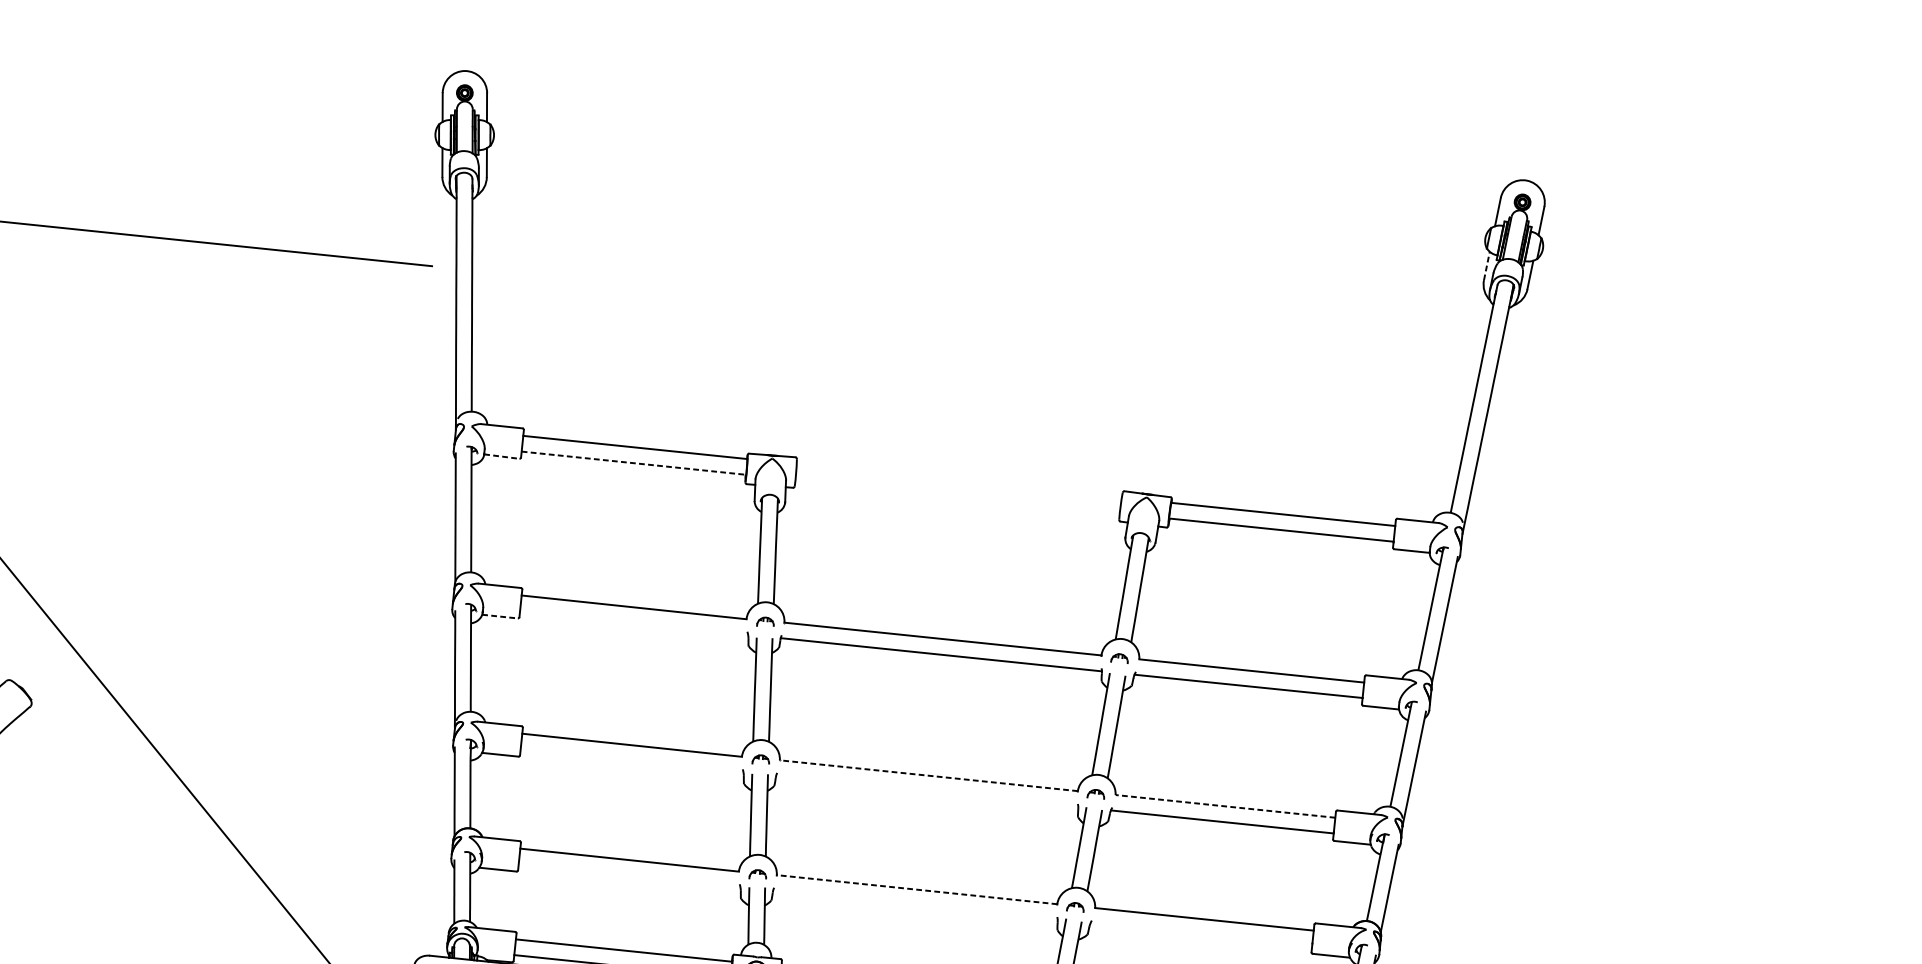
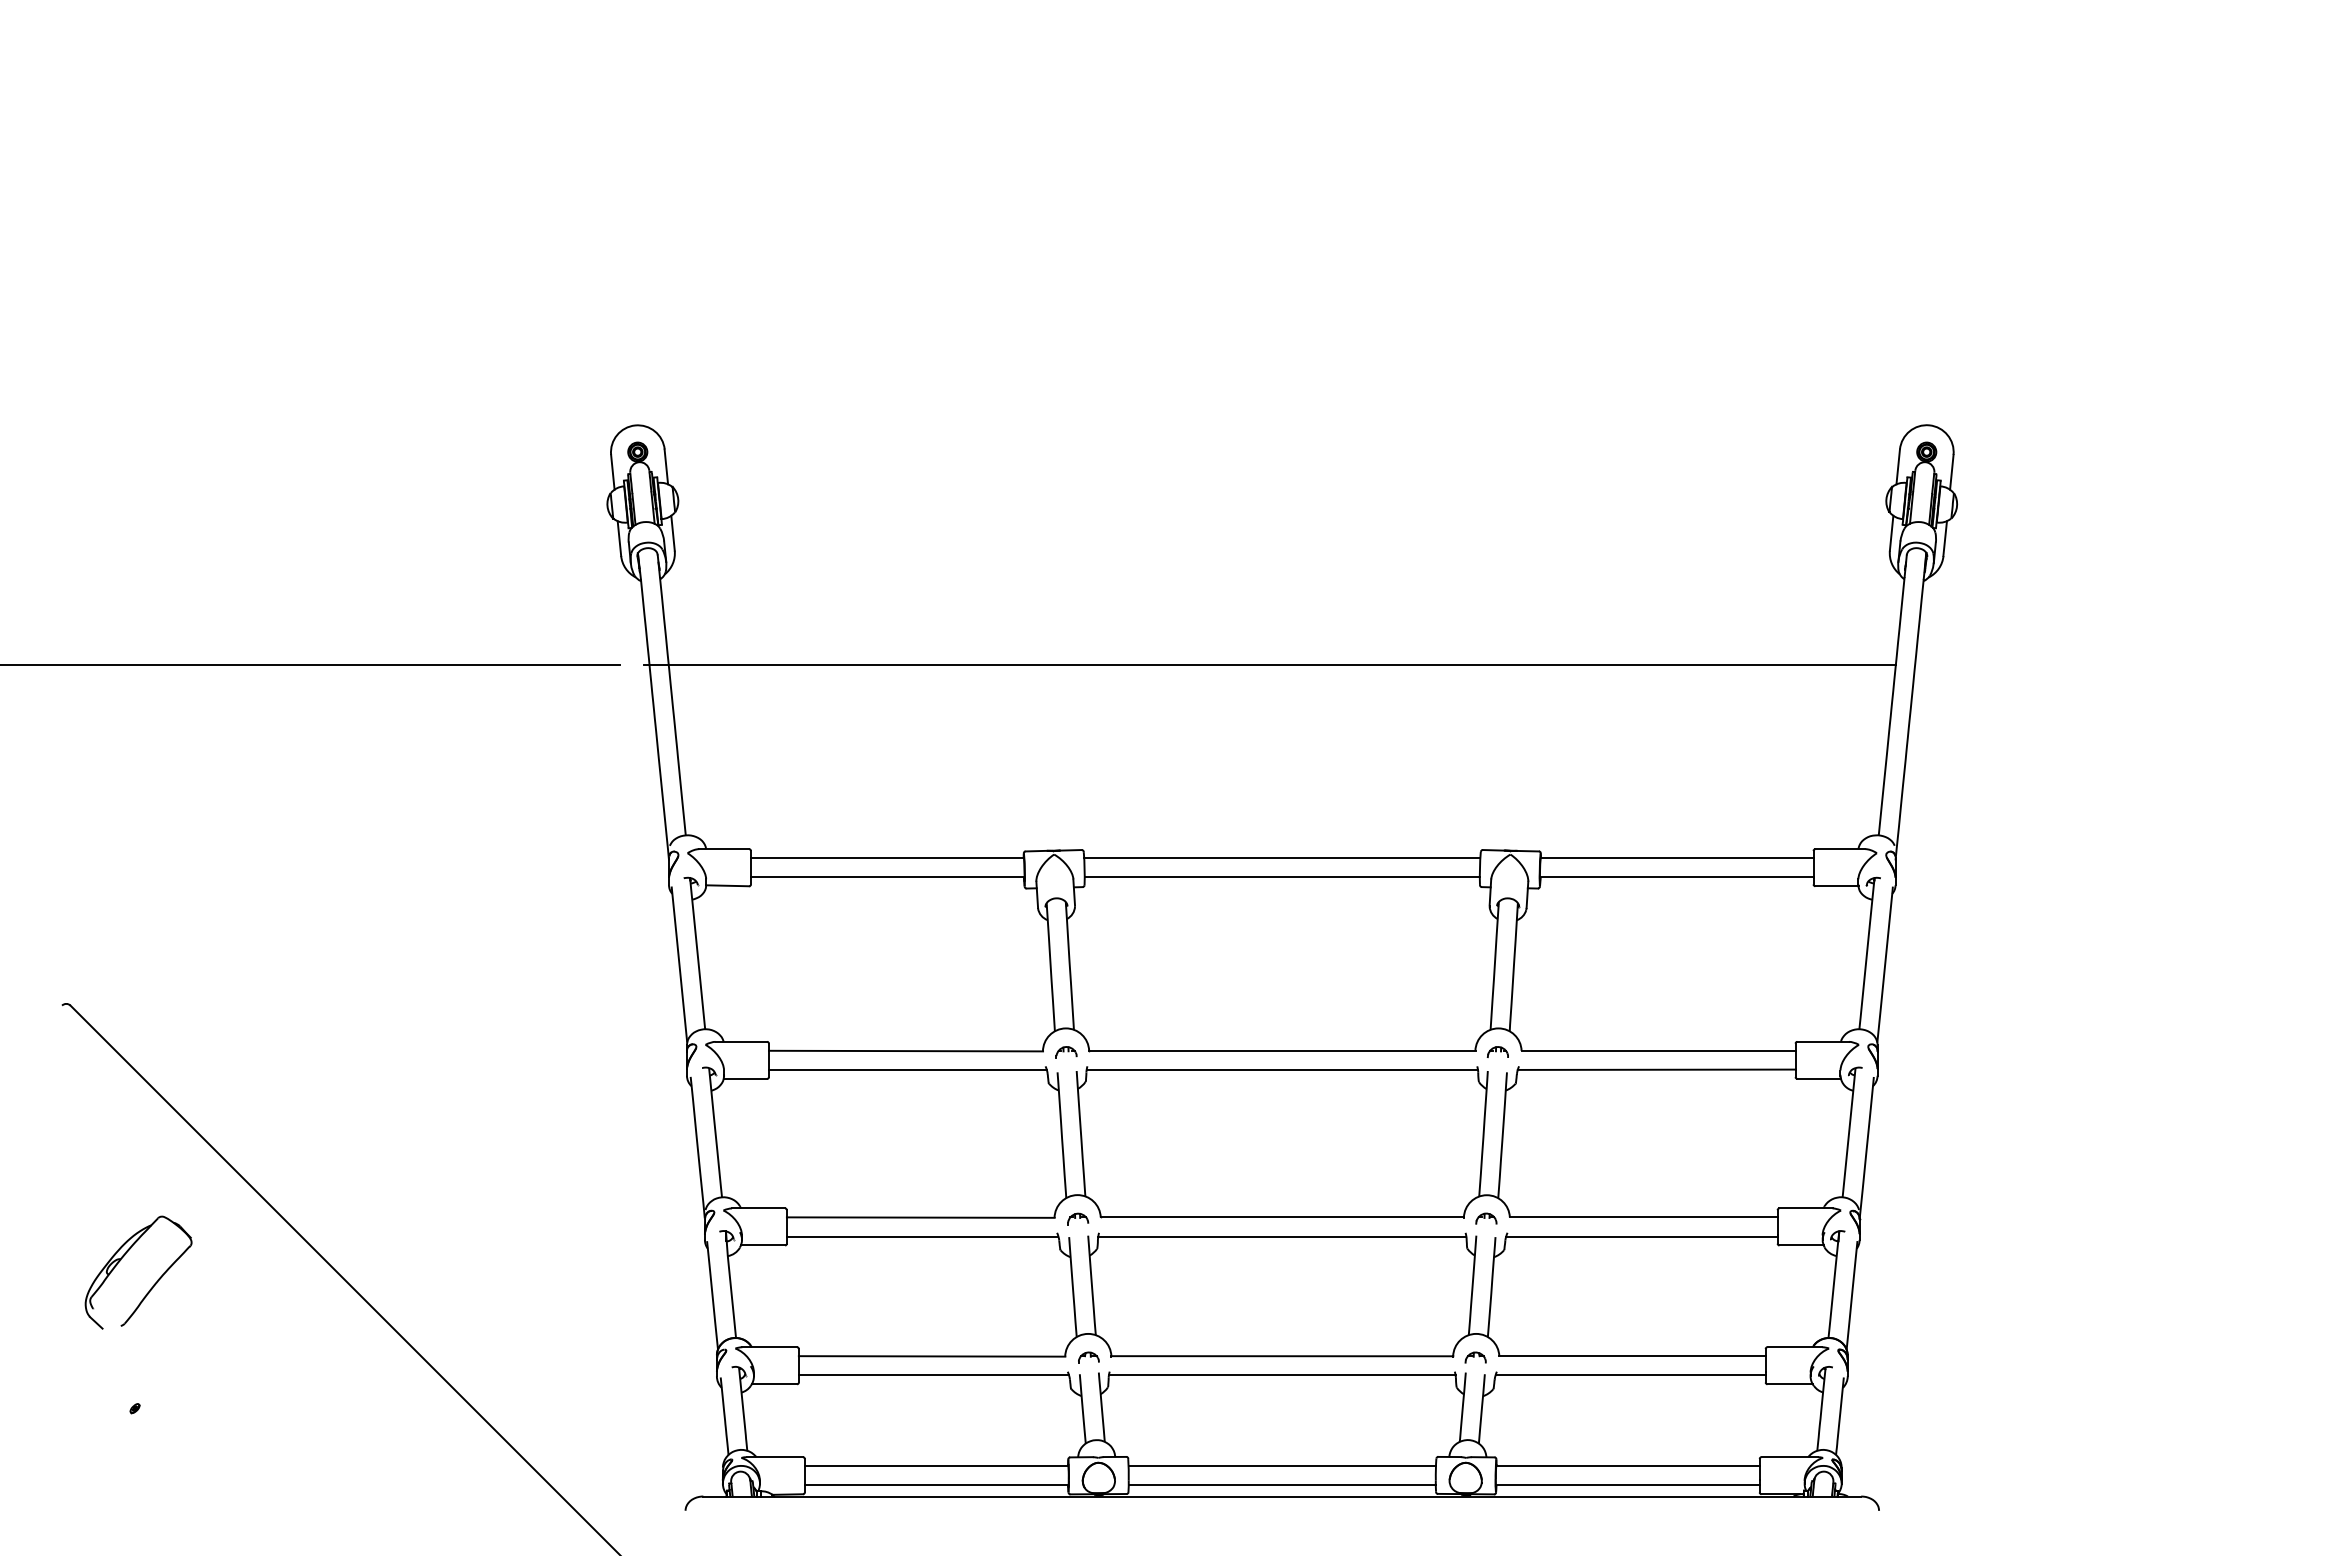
line: (1486, 266) -> (1891, 533), dashed -> solid
line: (965, 320) -> (1269, 664), added
line: (501, 456) -> (727, 885), dashed -> solid
line: (633, 463) -> (887, 877), dashed -> solid
line: (959, 481) -> (1282, 858), added
line: (957, 496) -> (1281, 877), added
line: (500, 616) -> (745, 1078), dashed -> solid
line: (633, 622) -> (907, 1069), added
line: (631, 760) -> (922, 1236), added
line: (929, 775) -> (1282, 1217), dashed -> solid
line: (927, 791) -> (1282, 1236), added
line: (1225, 806) -> (1643, 1217), dashed -> solid
line: (629, 875) -> (933, 1375), added
line: (917, 889) -> (1282, 1356), dashed -> solid
line: (914, 905) -> (1281, 1375), added
line: (1201, 935) -> (1630, 1375), added

